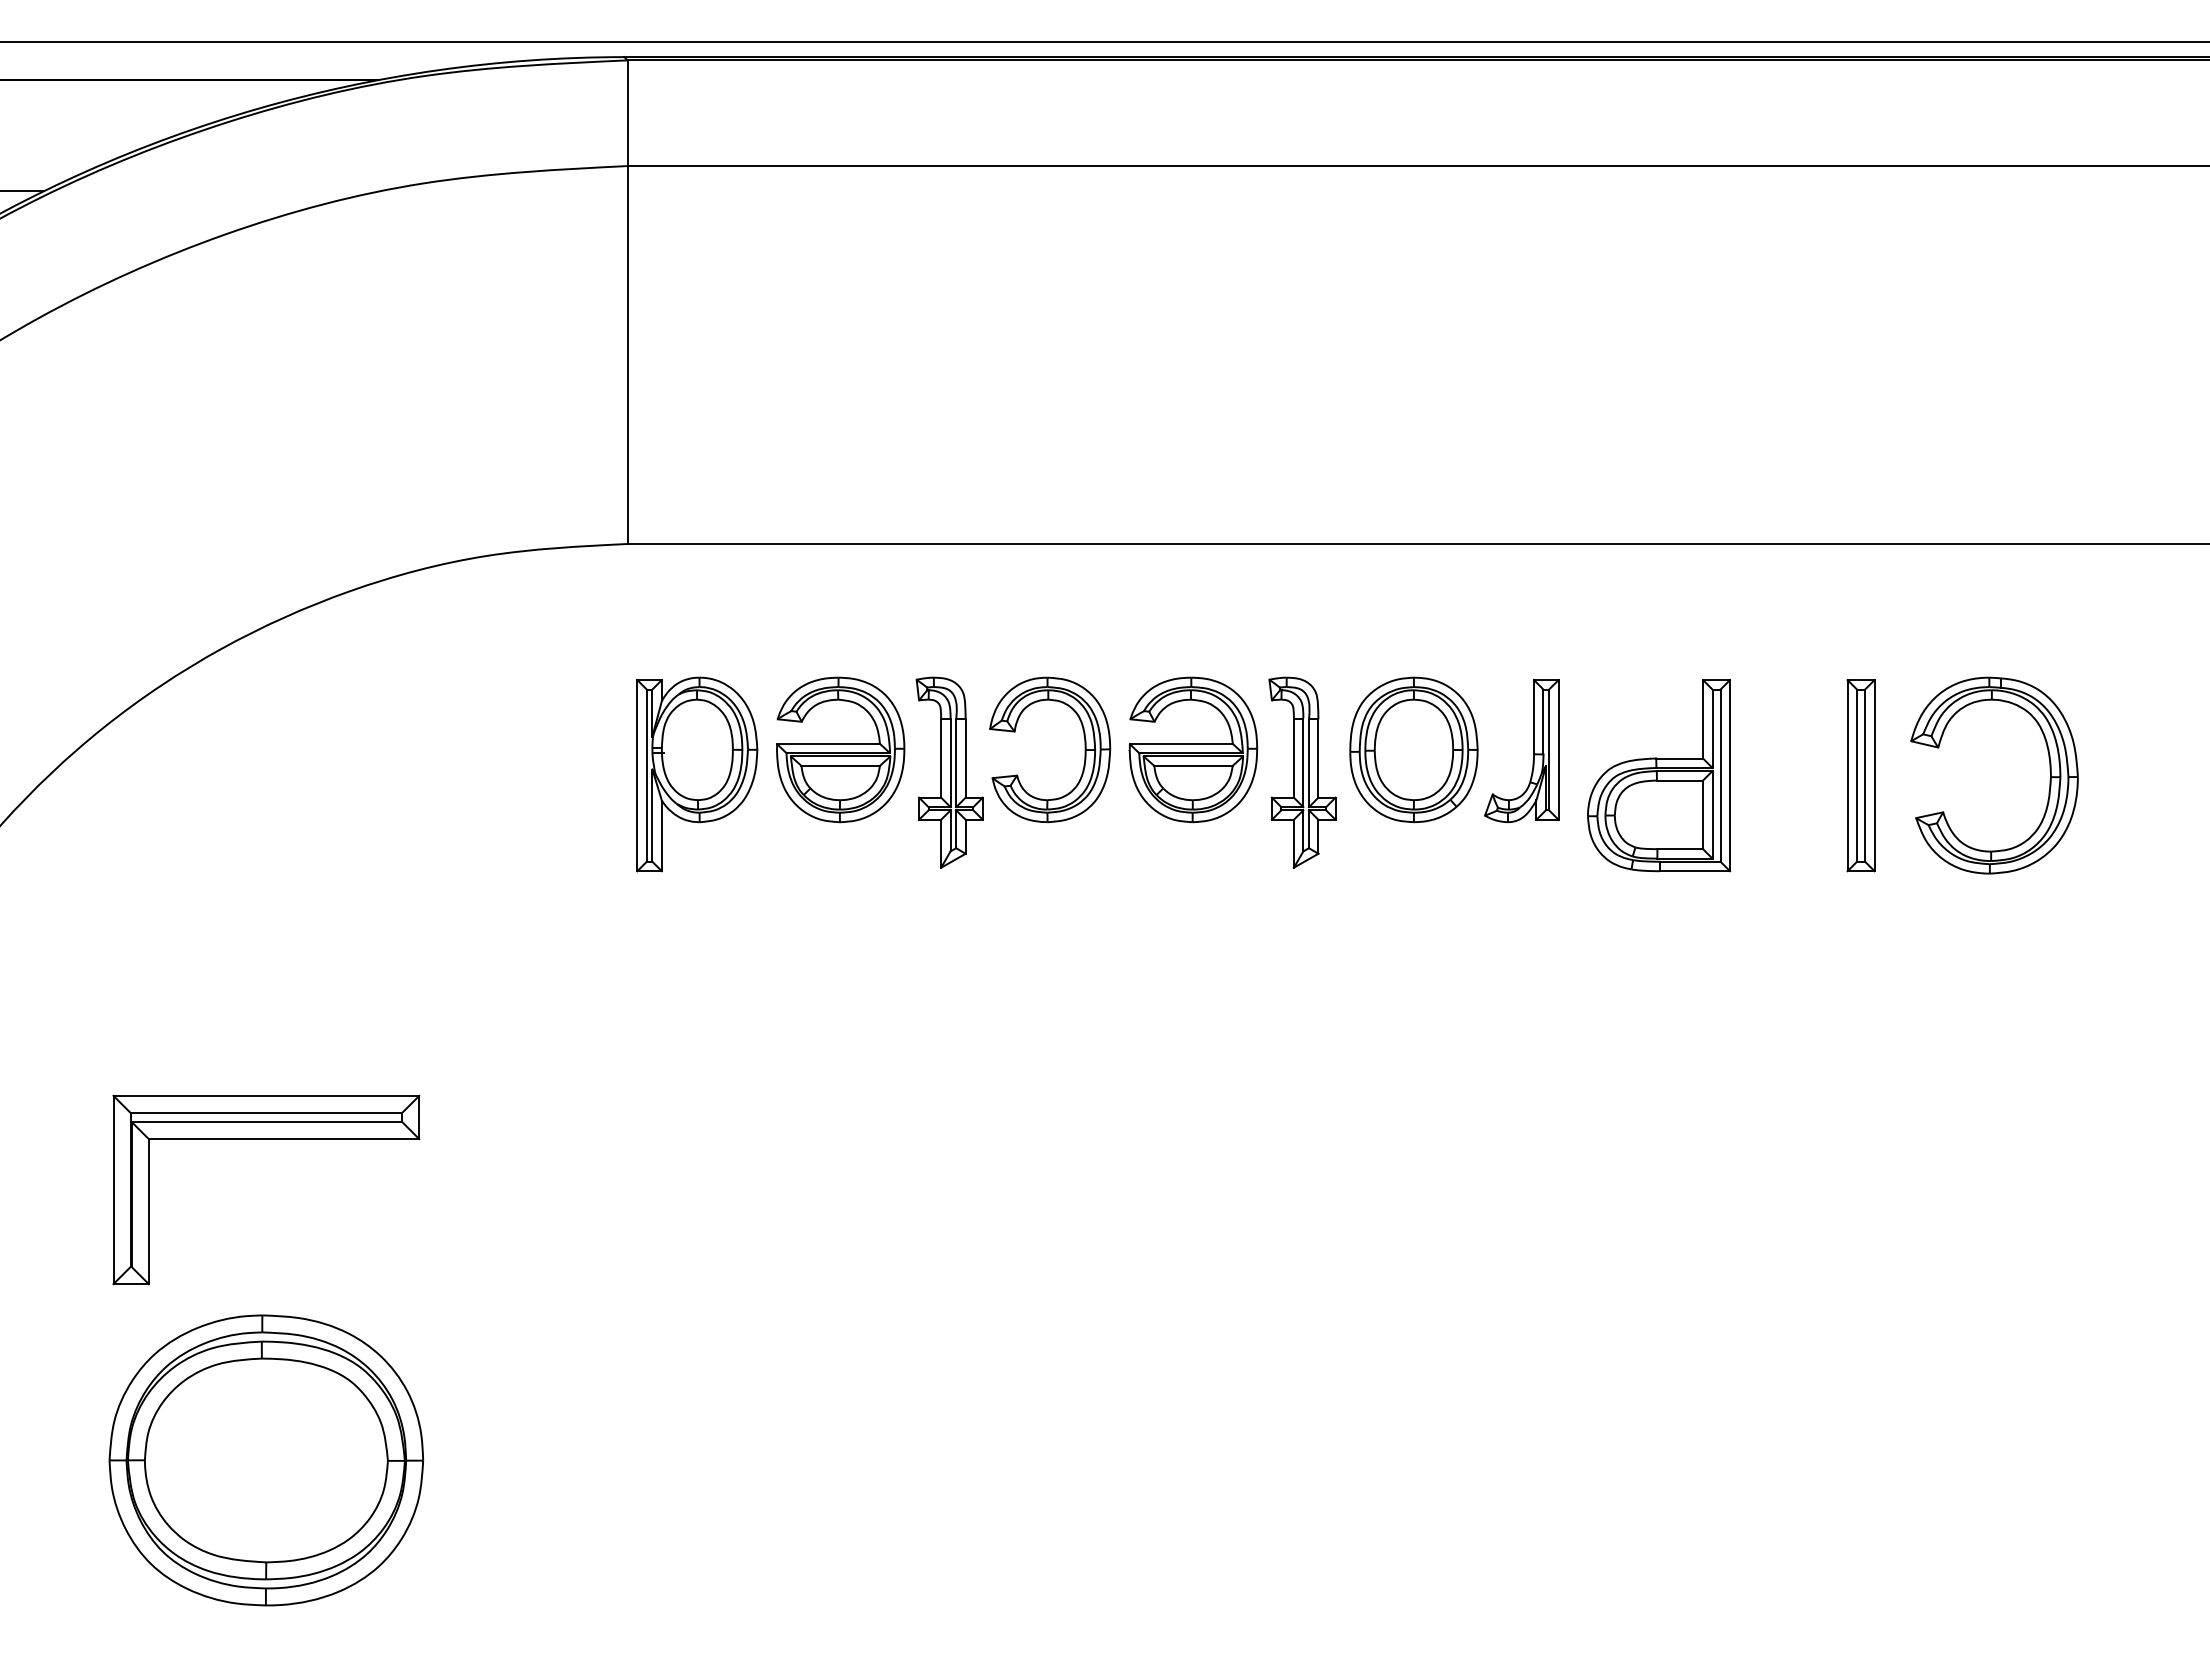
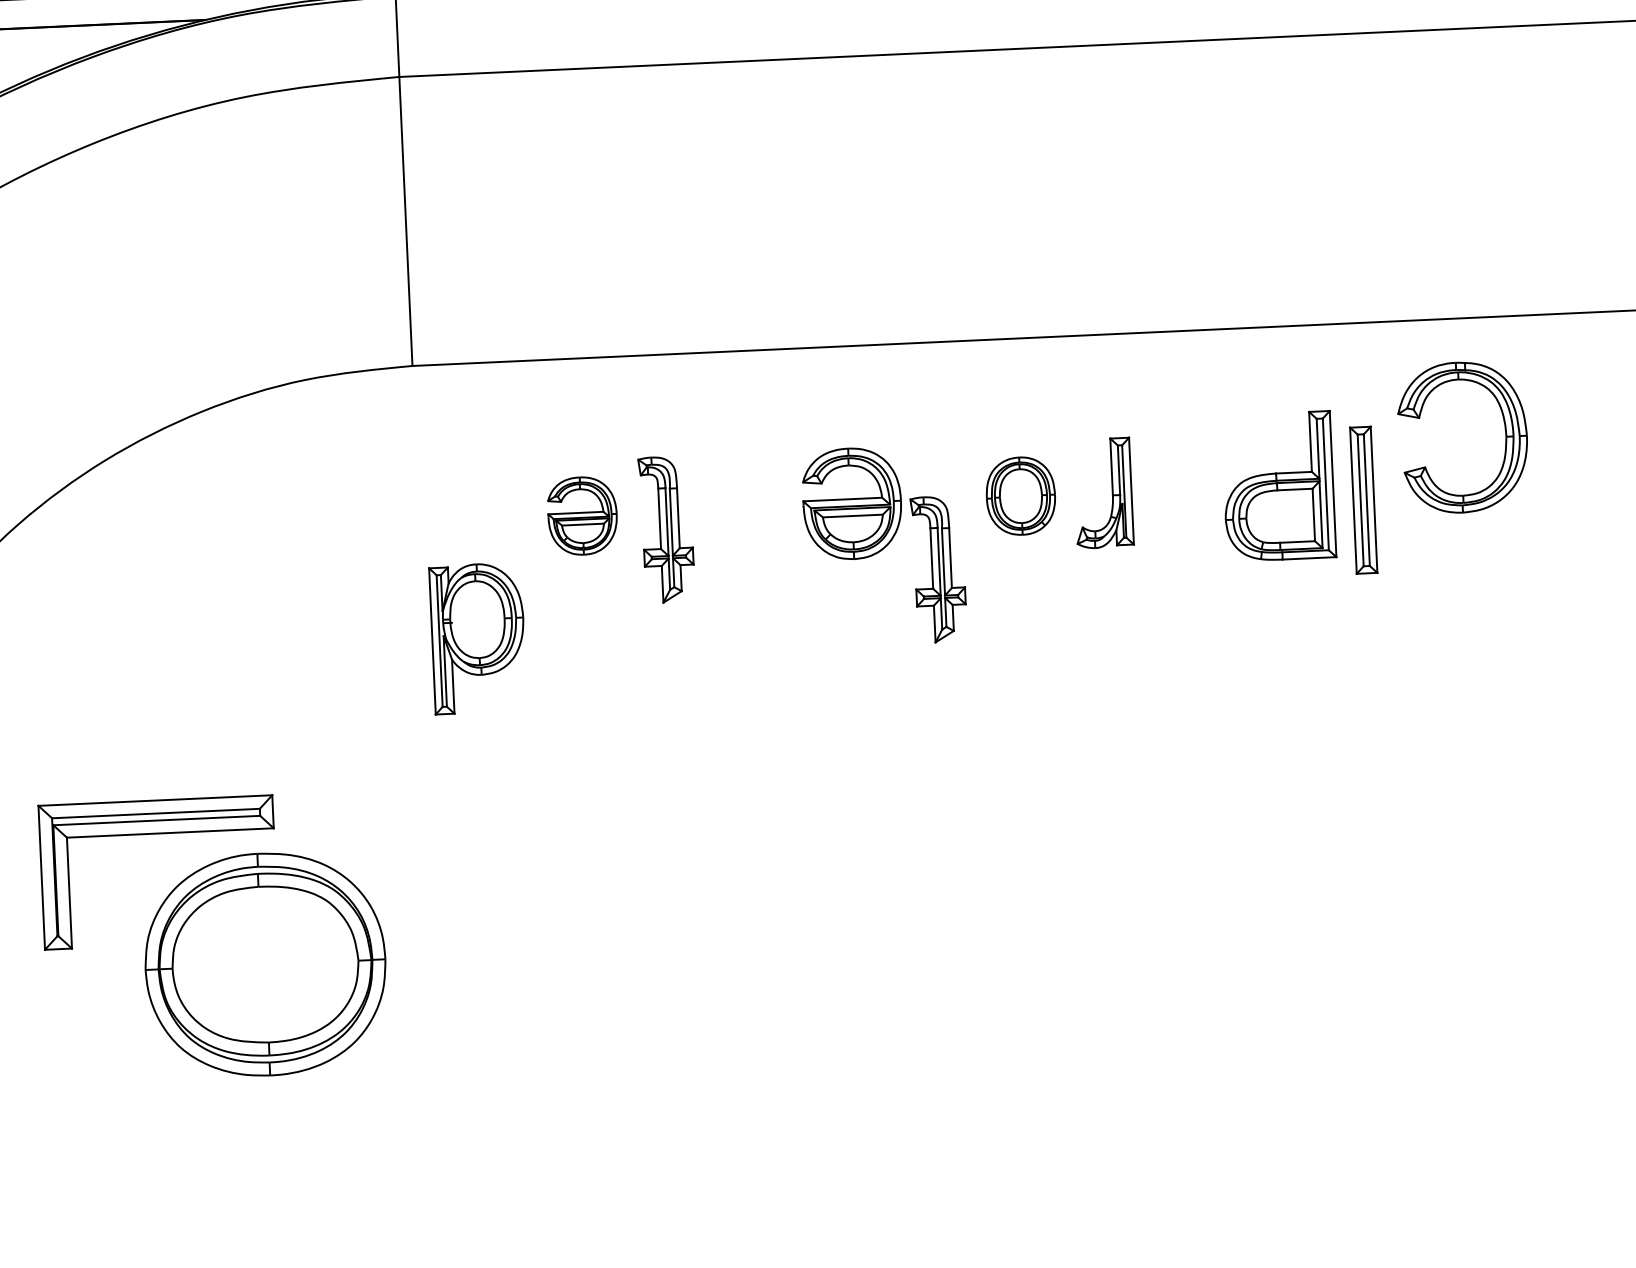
part: (840, 749) -> (582, 515), size x0.7
part: (1084, 749) -> (768, 507), removed
part: (1413, 749) -> (1020, 495), size x0.7
part: (2049, 771) -> (1505, 432), moved
part: (1302, 772) -> (938, 569), moved
part: (697, 774) -> (478, 638), moved
part: (1659, 775) -> (1279, 486), moved
part: (266, 1460) -> (265, 964), moved

